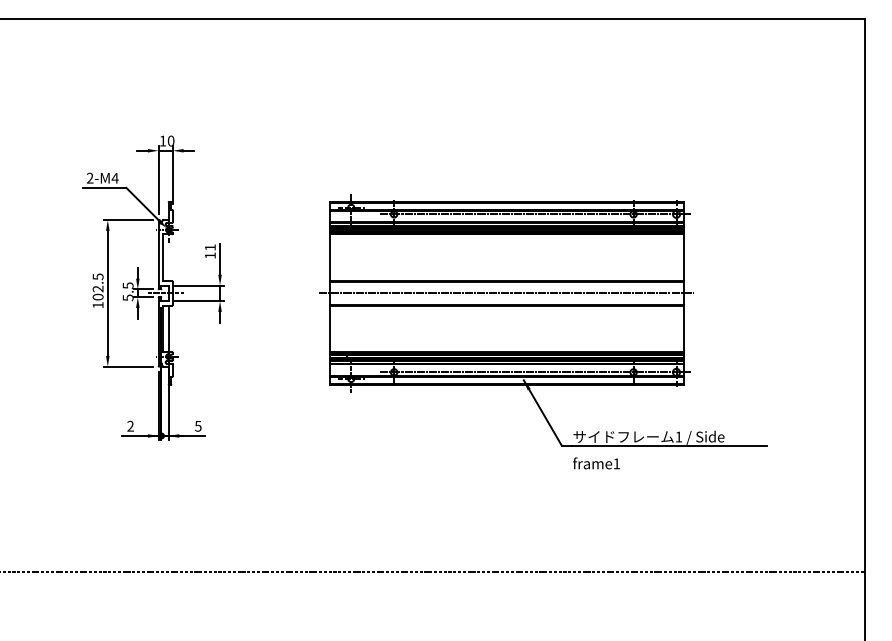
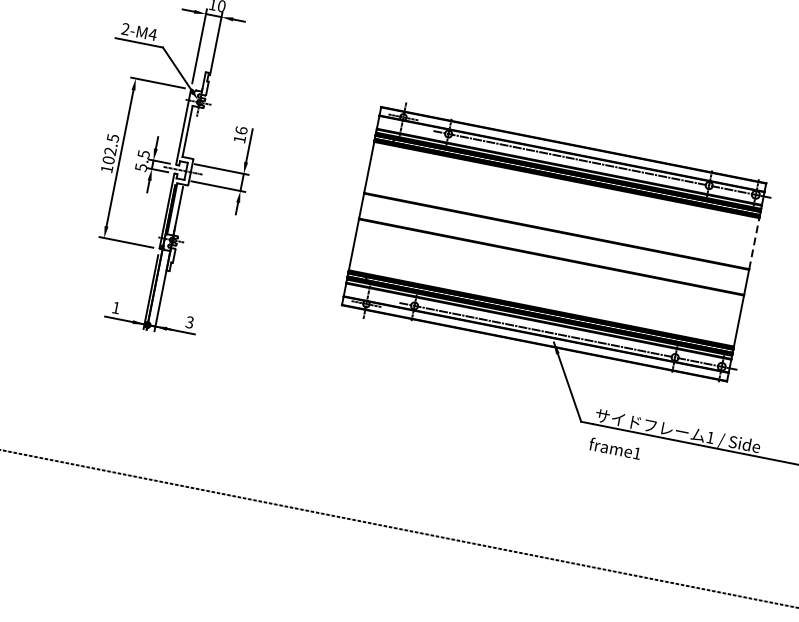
text: (209, 247) -> (240, 130), 11 -> 16
line: (683, 257) -> (754, 243), solid -> dashed
line: (506, 293) -> (553, 244), removed
text: (198, 424) -> (190, 320), 5 -> 3
text: (130, 425) -> (116, 306), 2 -> 1

